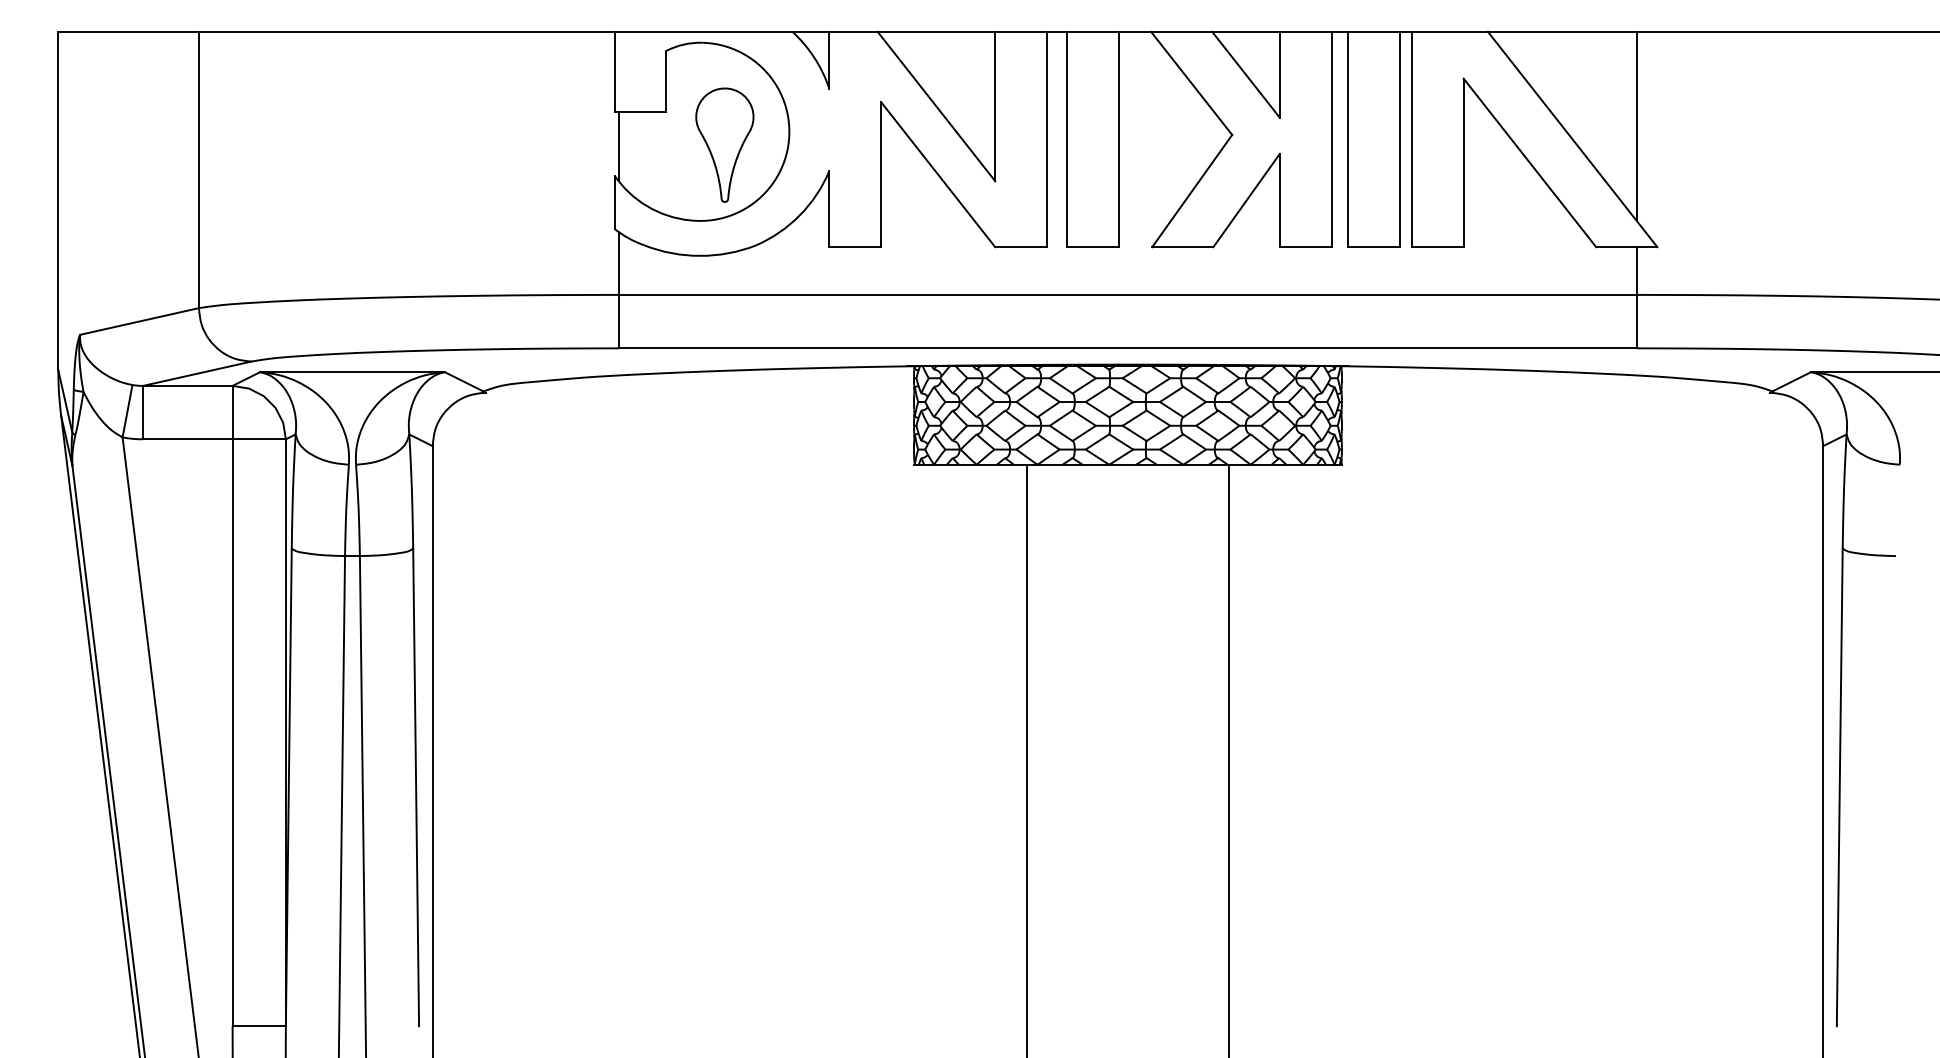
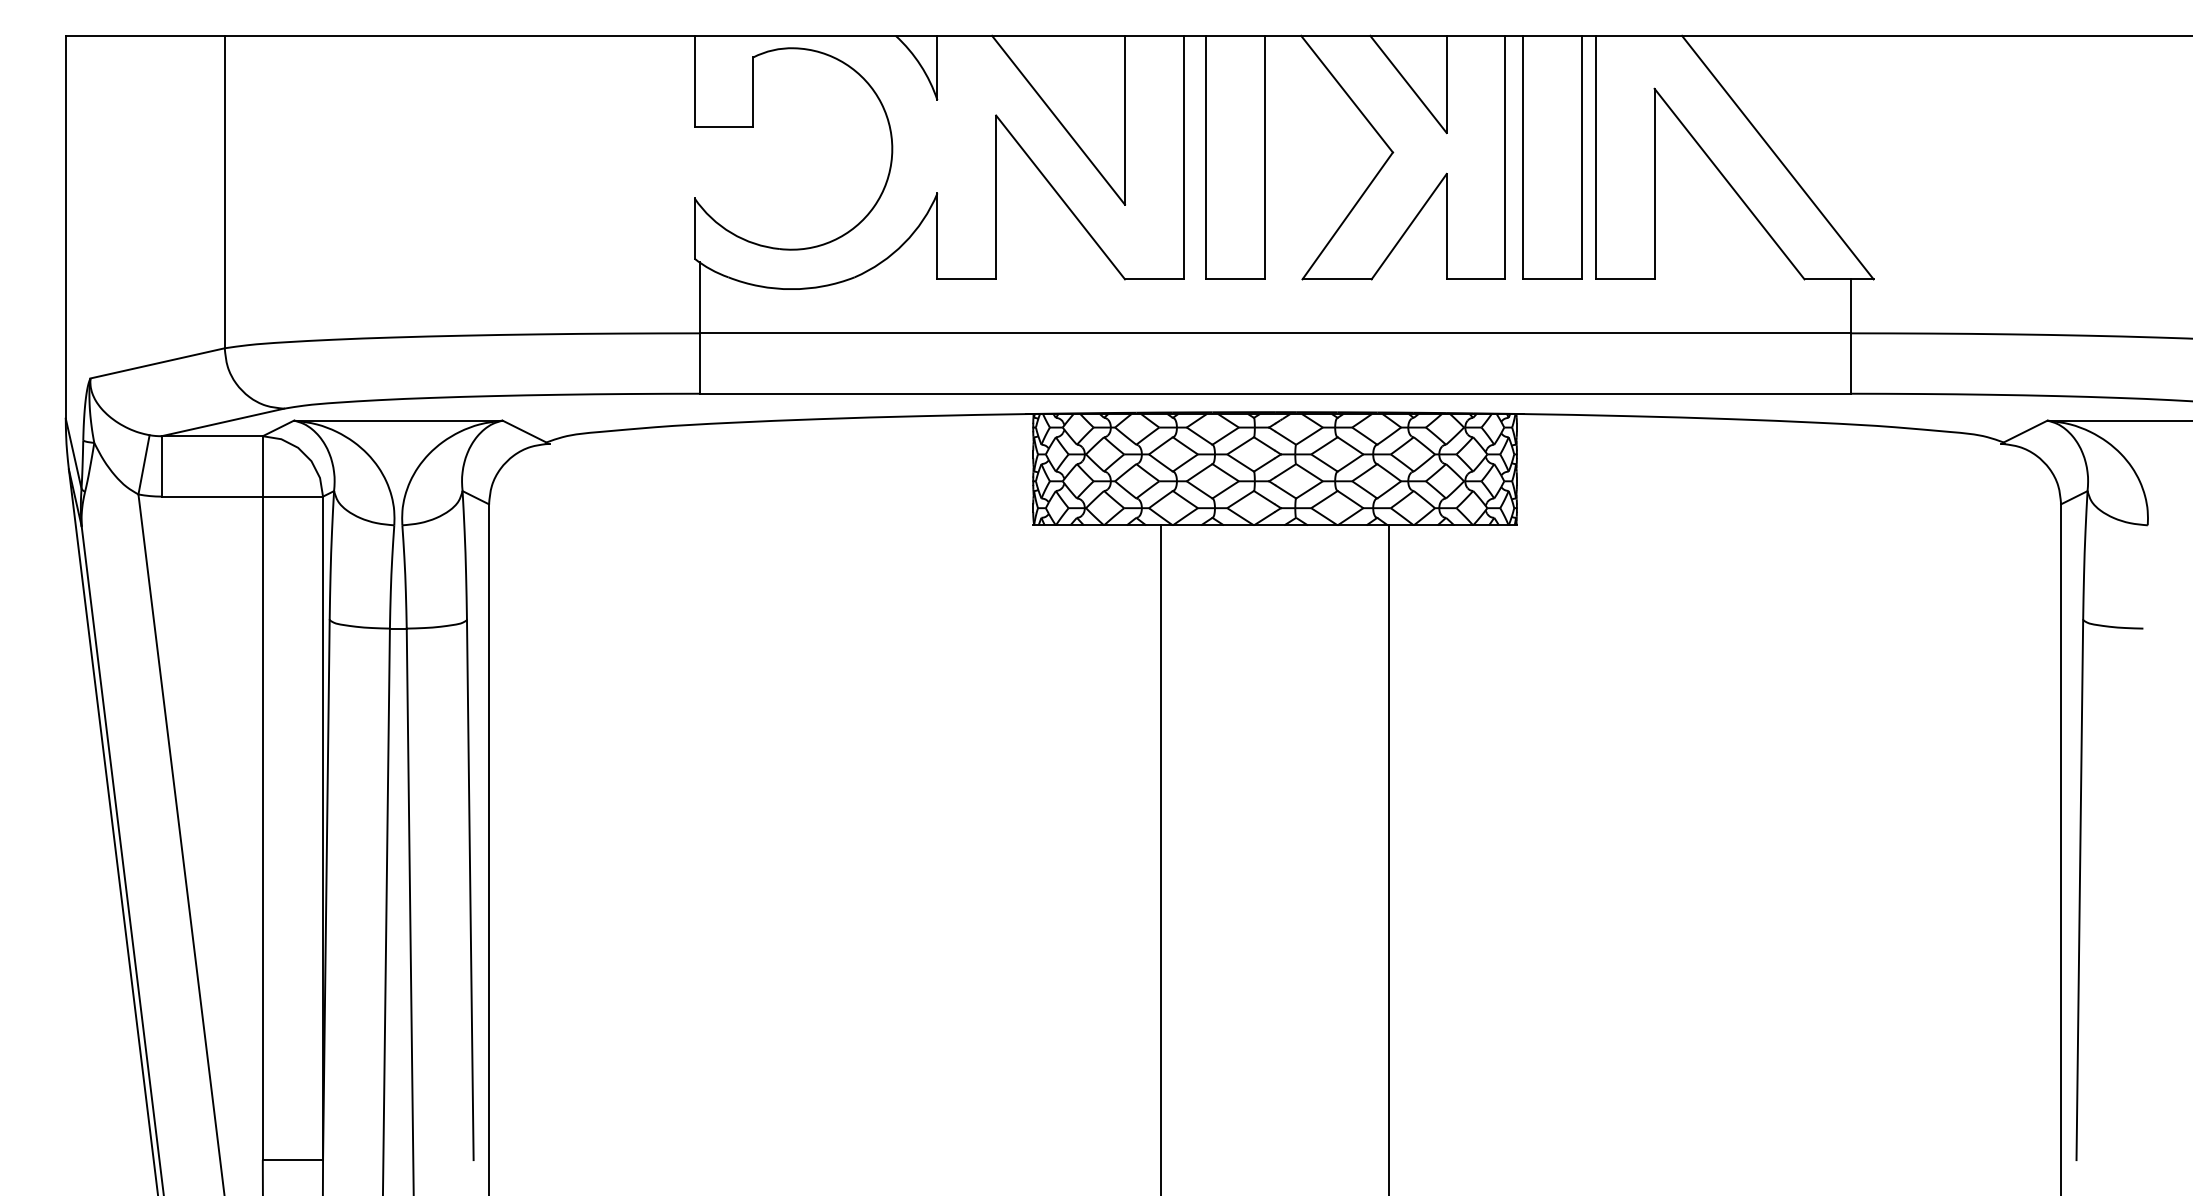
line: (1636, 126) -> (1850, 142), removed
part: (724, 145) -> (819, 164), removed
line: (618, 146) -> (699, 165), removed

